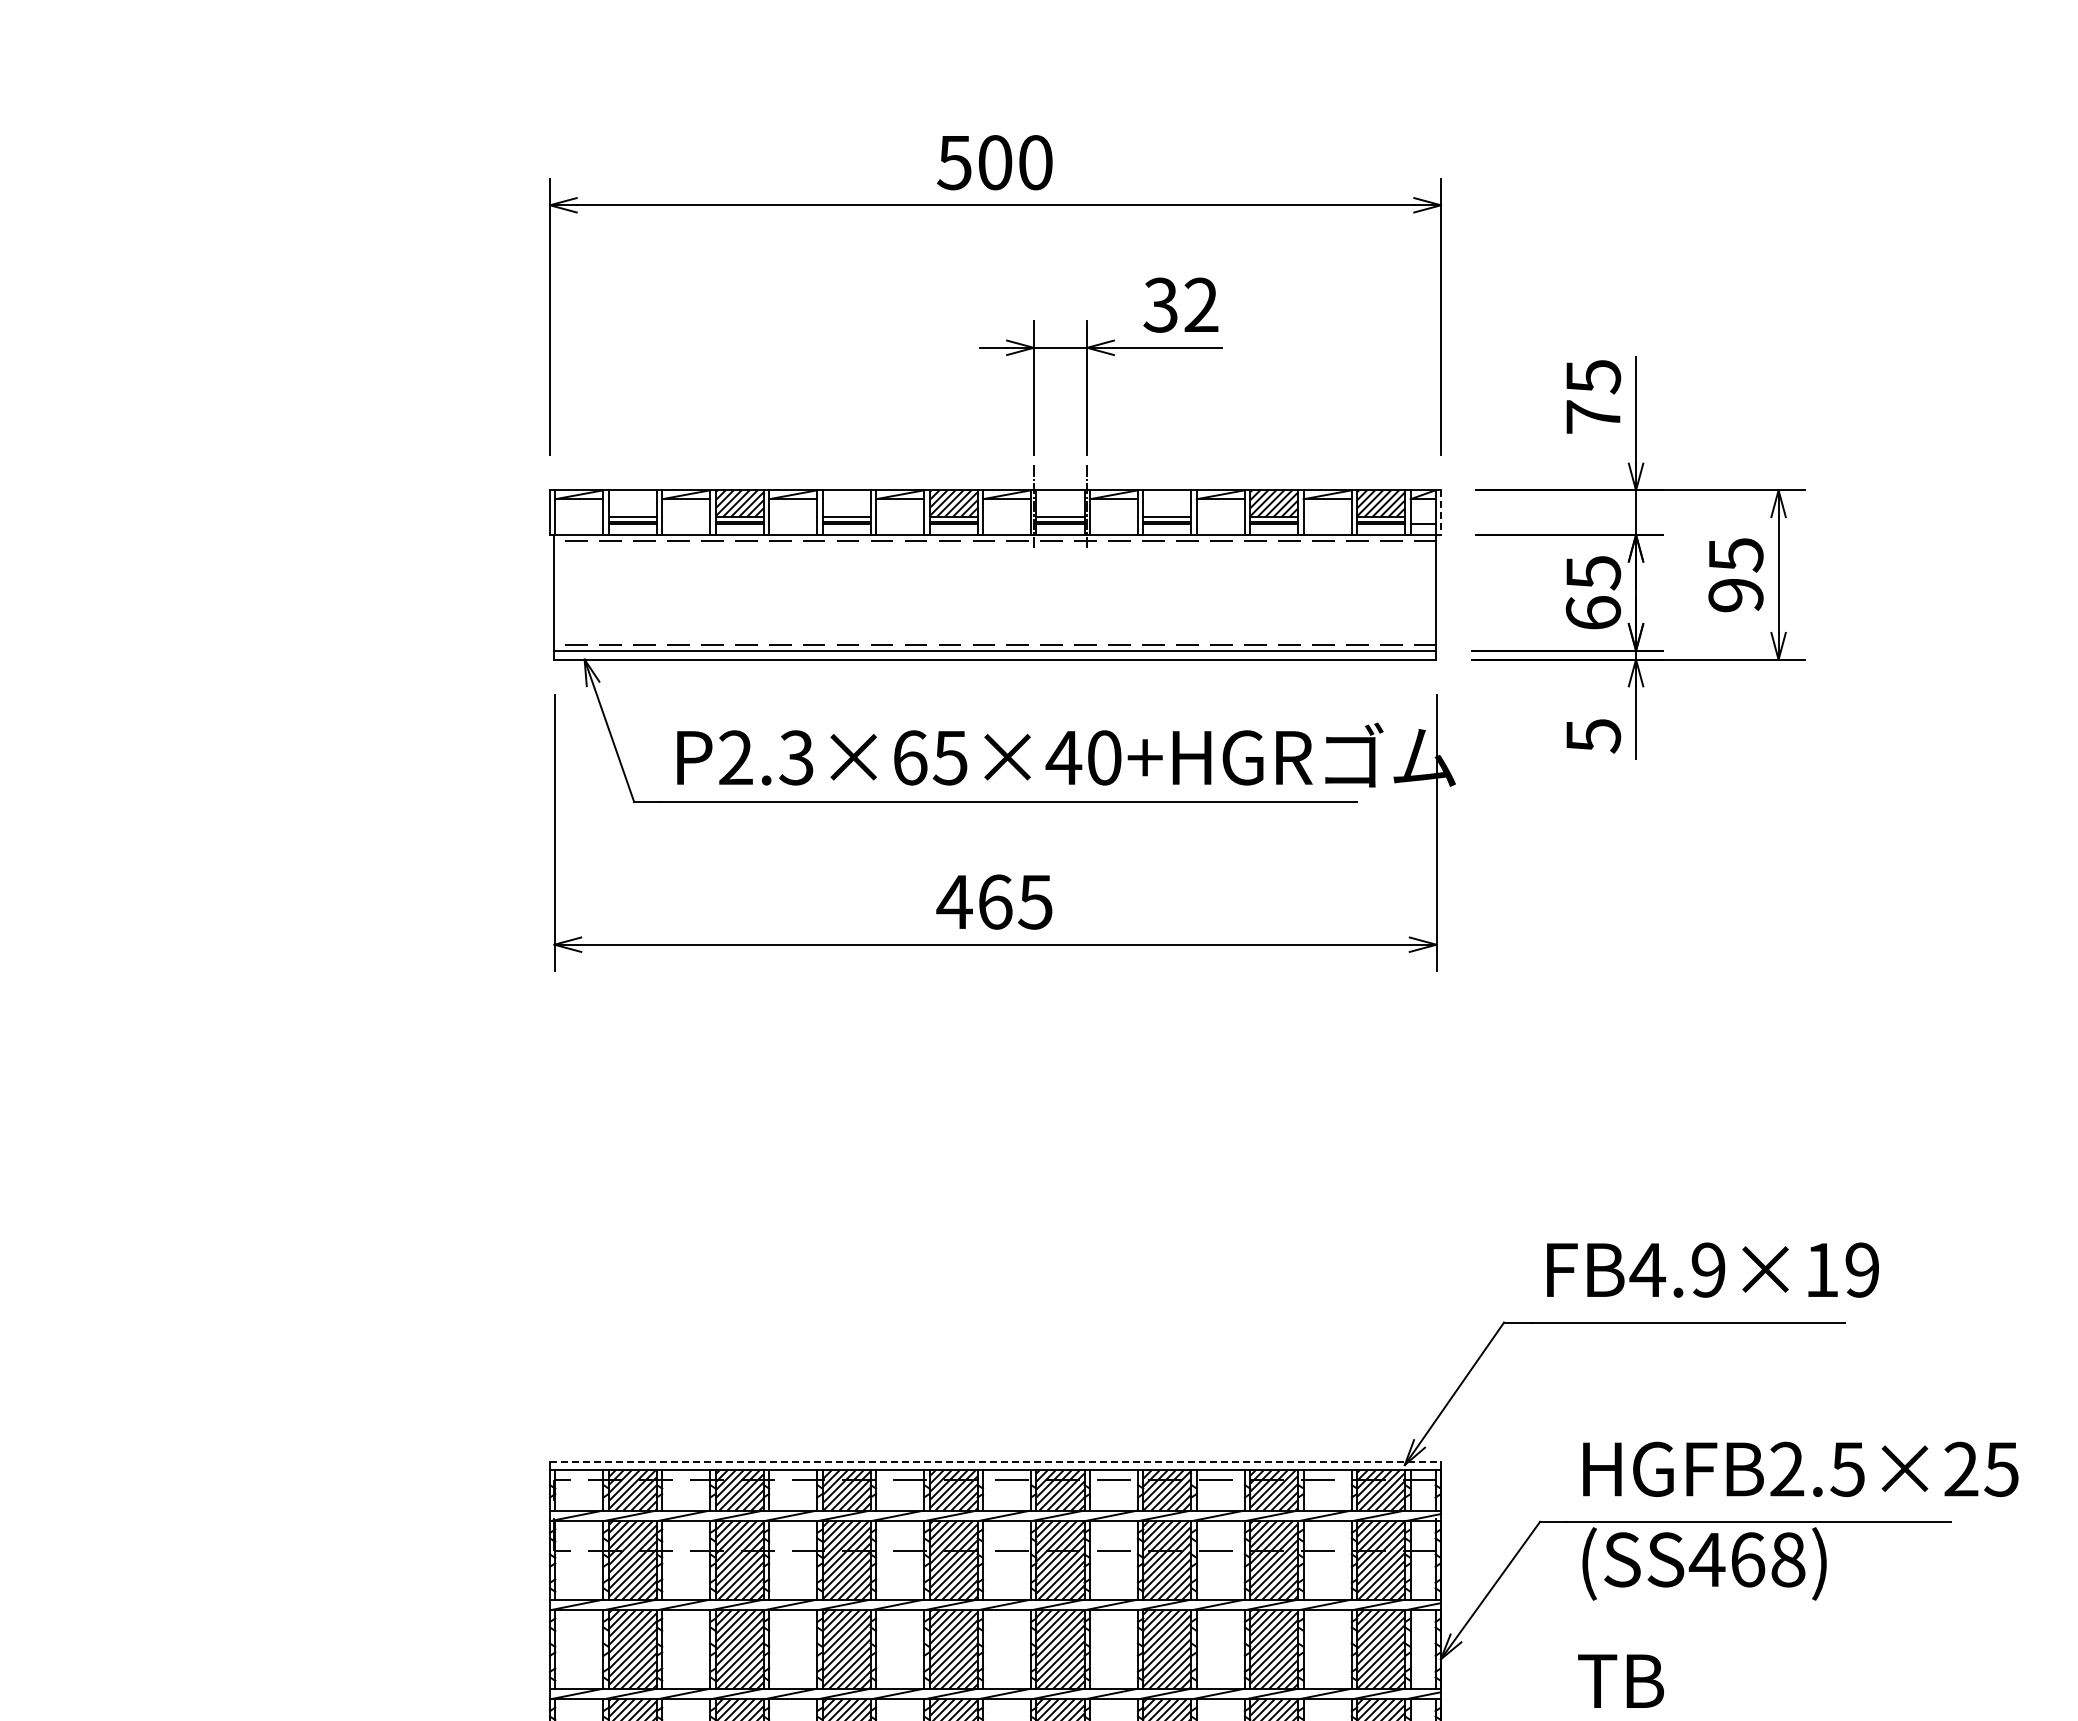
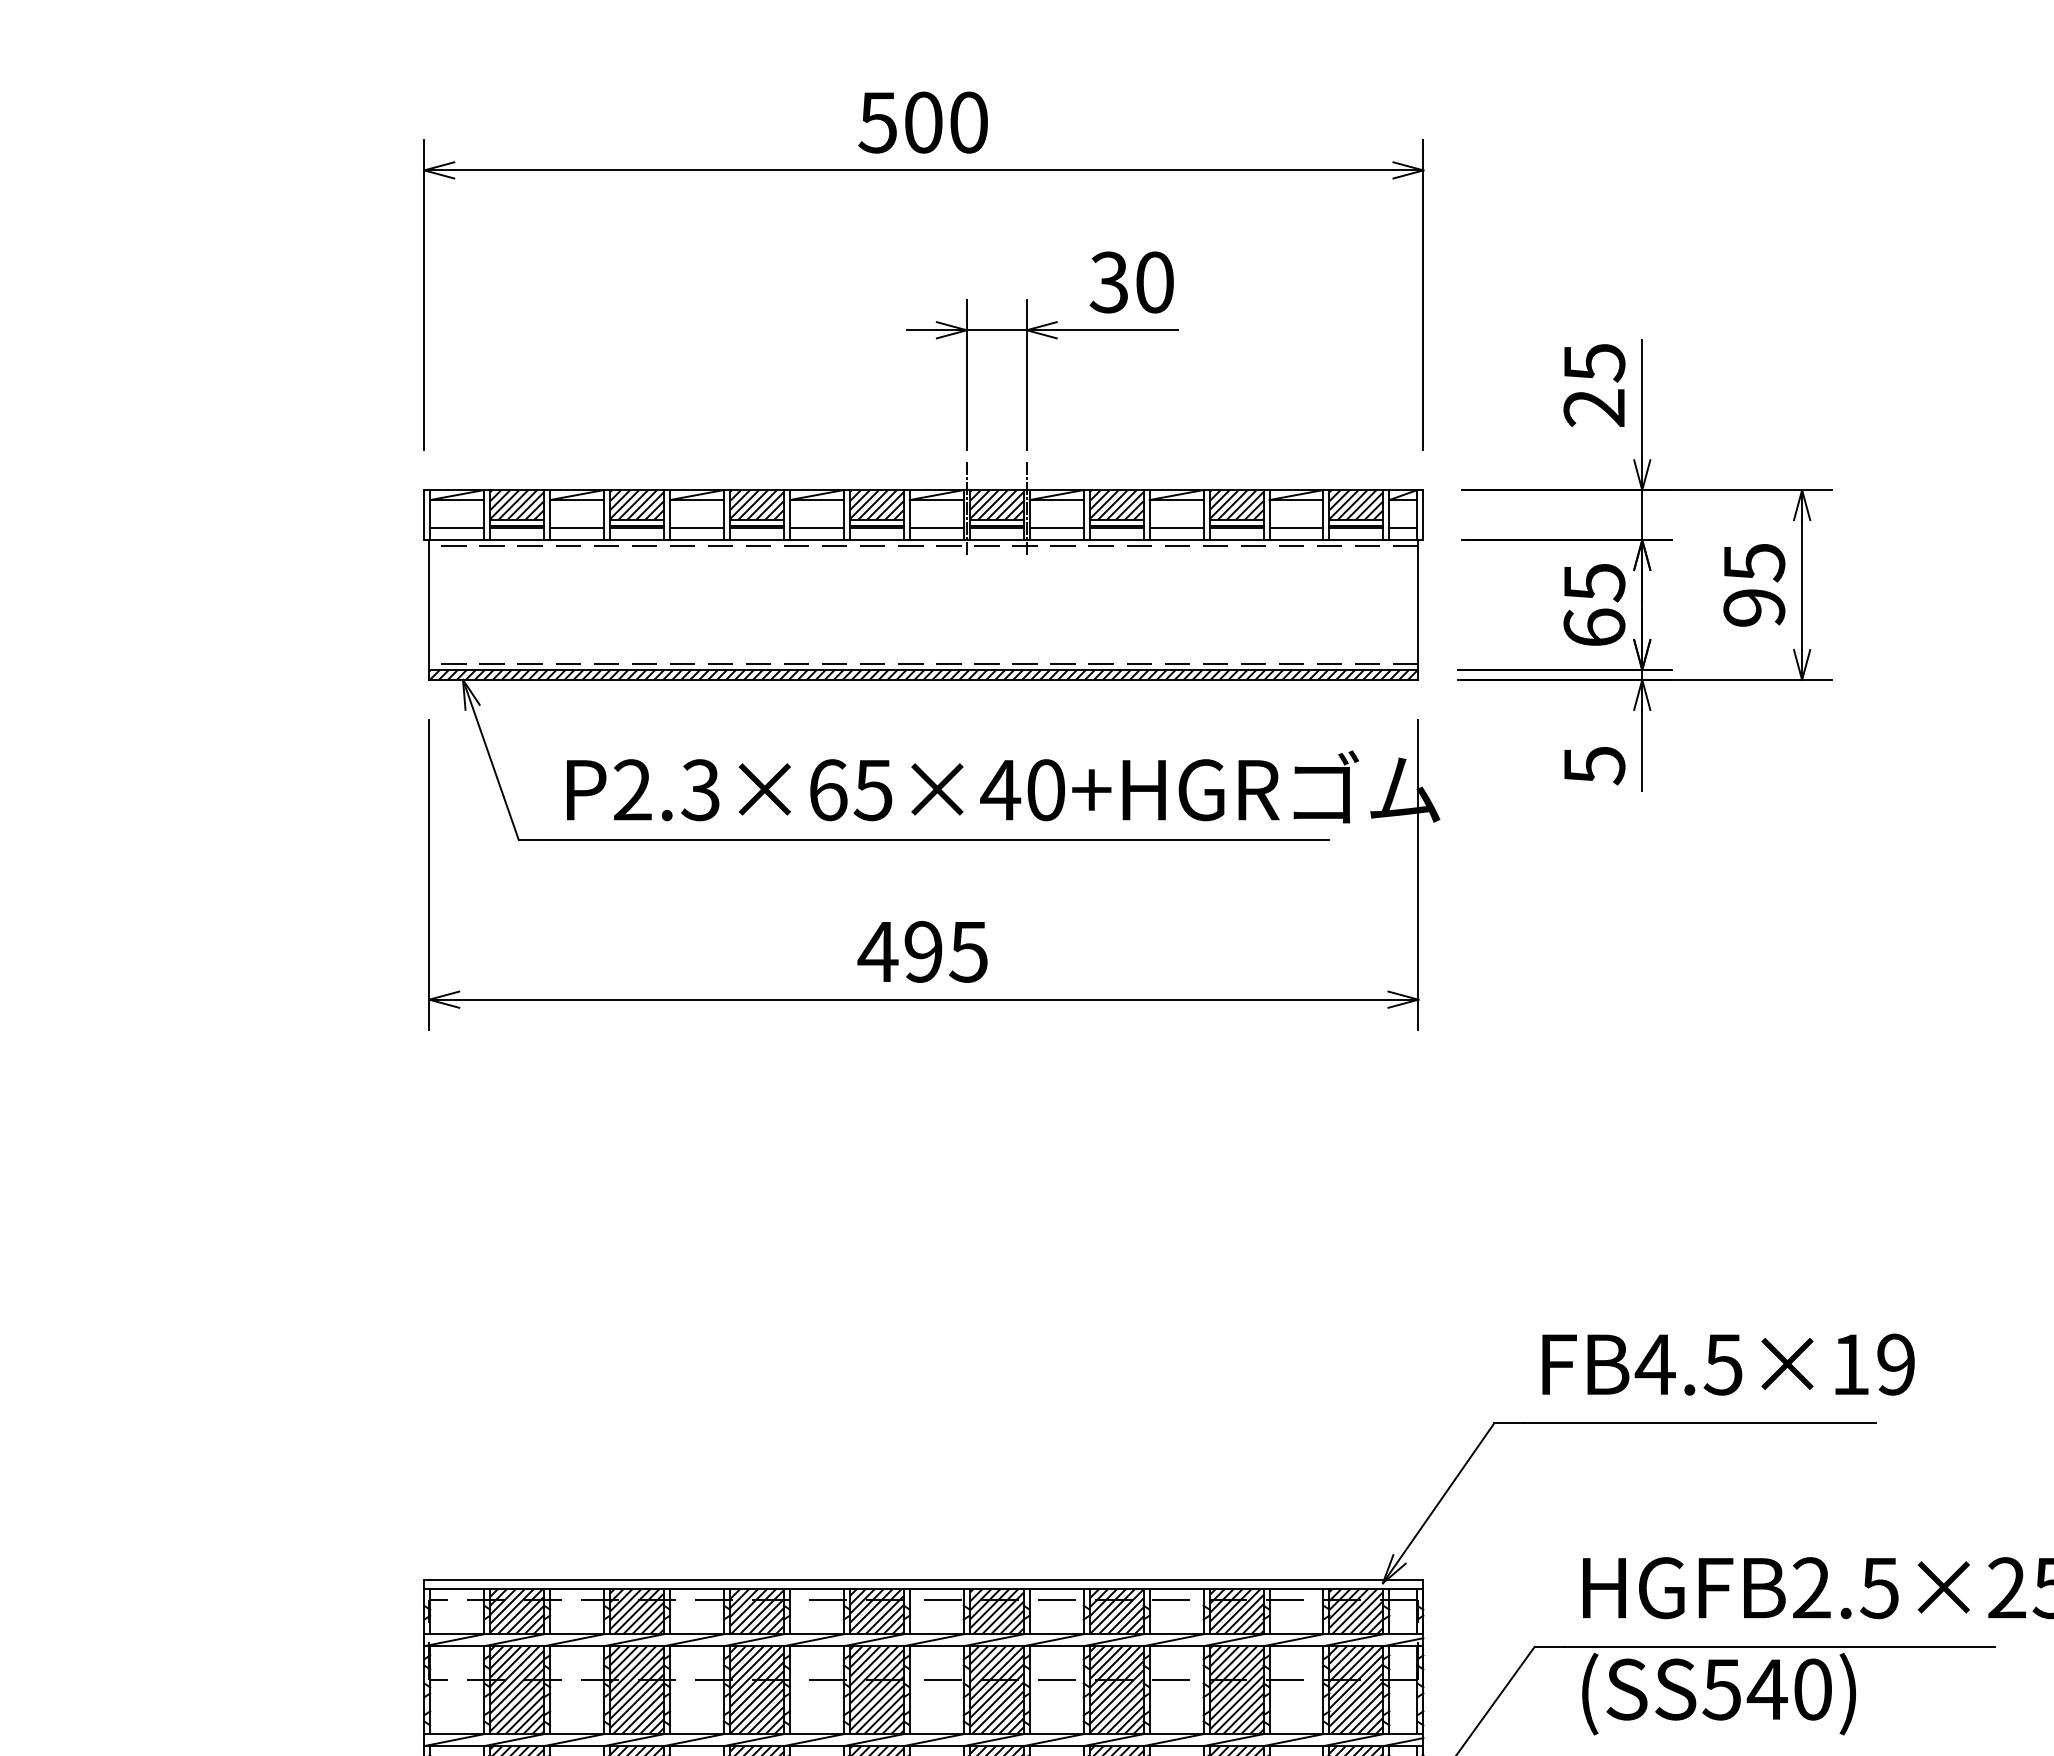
text: (1201, 304) -> (1154, 281), 32 -> 30
text: (1592, 417) -> (1593, 408), 75 -> 25
hatch: (632, 503) -> (516, 504), added
hatch: (846, 503) -> (756, 504), added
hatch: (1060, 503) -> (996, 504), added
hatch: (1167, 503) -> (1116, 504), added
line: (1440, 513) -> (1422, 516), dashed -> solid
line: (579, 524) -> (457, 528), added
line: (686, 524) -> (577, 528), added
line: (793, 524) -> (697, 528), added
line: (900, 524) -> (817, 528), added
line: (1006, 524) -> (936, 528), added
line: (1113, 524) -> (1056, 528), added
line: (1220, 524) -> (1176, 528), added
line: (1327, 524) -> (1296, 528), added
hatch: (995, 654) -> (923, 674), added
text: (995, 901) -> (923, 951), 465 -> 495
text: (1707, 1269) -> (1722, 1363), FB4.9×19 -> FB4.5×19
line: (995, 1462) -> (923, 1580), dashed -> solid
text: (1746, 1559) -> (1766, 1689), (SS468) -> (SS540)

